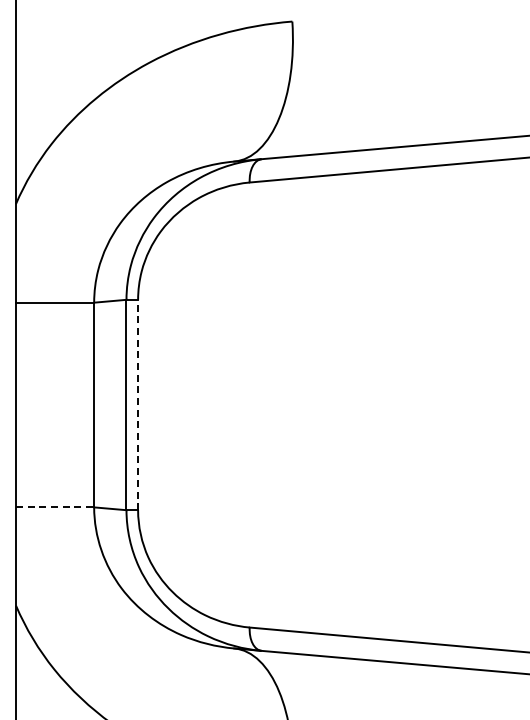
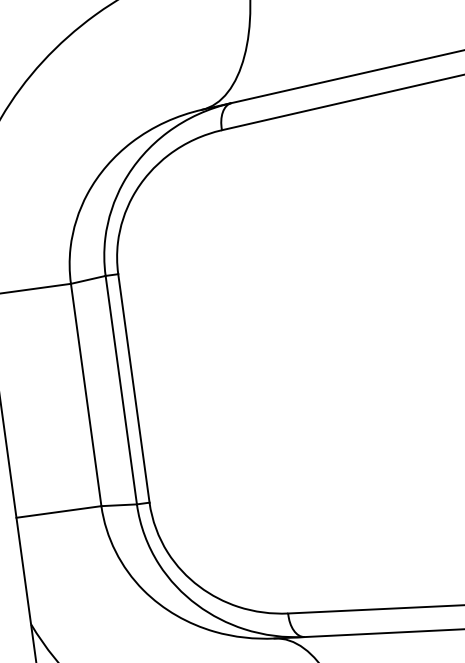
line: (138, 404) -> (134, 387), dashed -> solid
line: (55, 507) -> (59, 512), dashed -> solid

